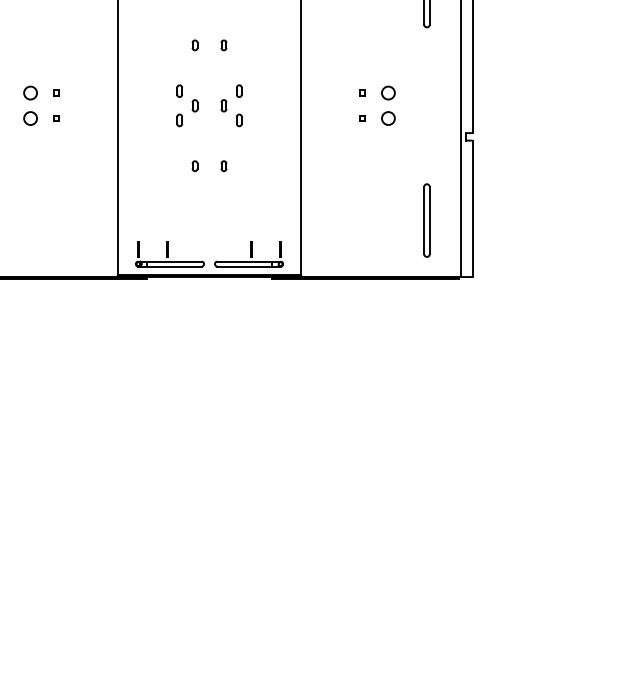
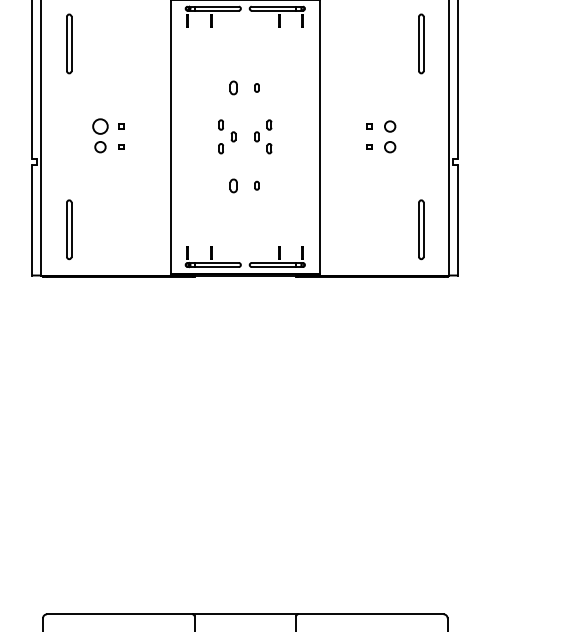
part: (194, 44) -> (233, 87), size x1.6
circle: (30, 92) -> (100, 126), size x1.4
part: (194, 165) -> (233, 185), size x1.6

